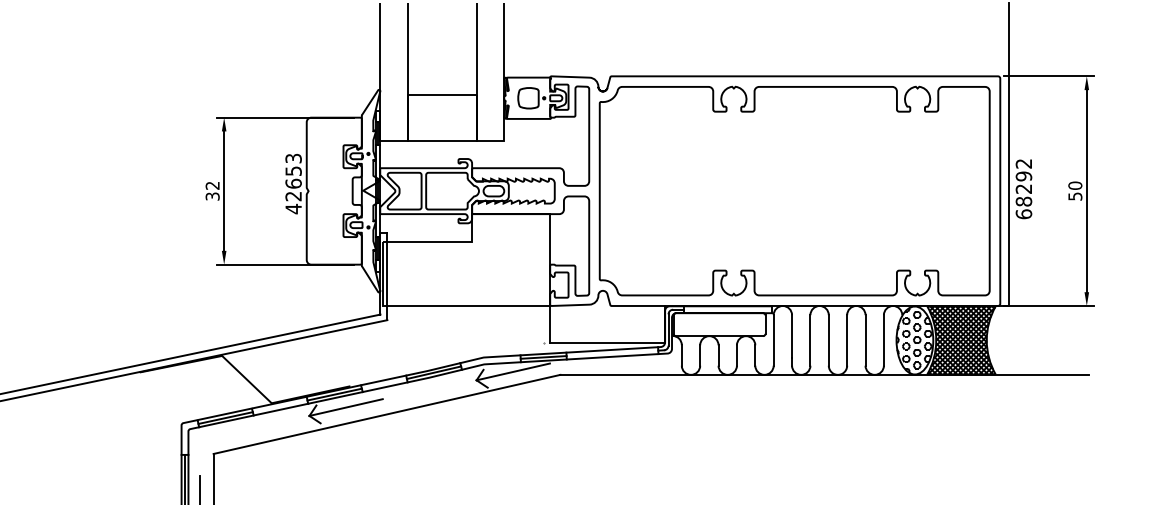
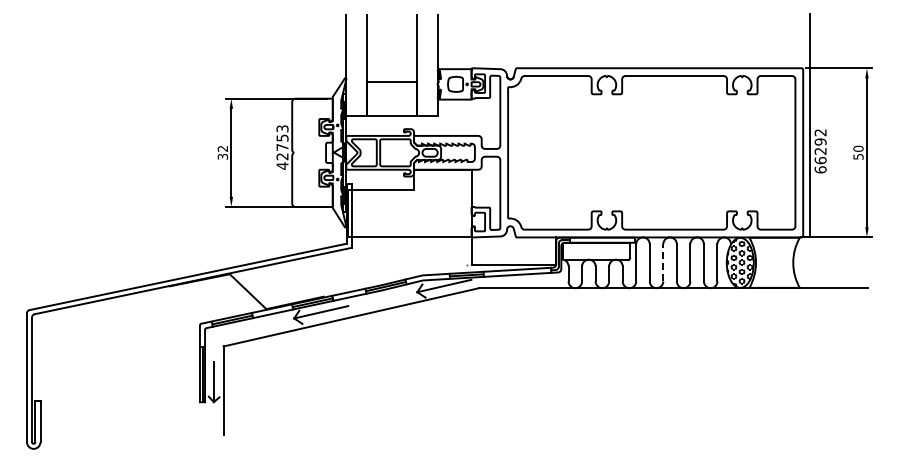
text: (293, 182) -> (282, 146), 42653 -> 42753
text: (1023, 201) -> (820, 160), 68292 -> 66292
line: (810, 339) -> (663, 262), solid -> dashed
hatch: (961, 339) -> (774, 262), removed

